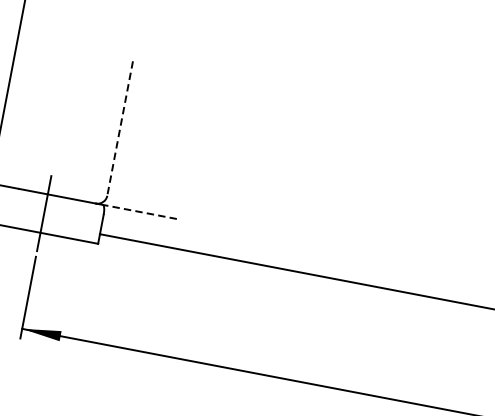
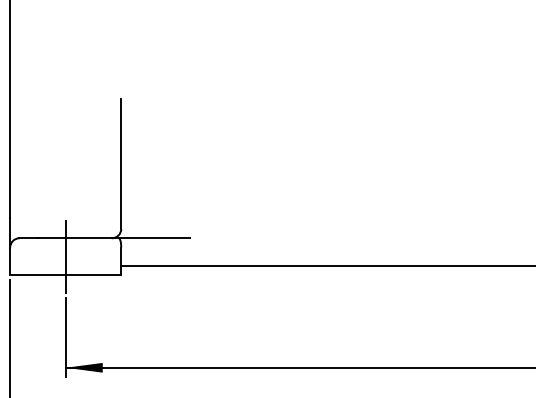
line: (120, 128) -> (121, 164), dashed -> solid
line: (139, 212) -> (154, 238), dashed -> solid

